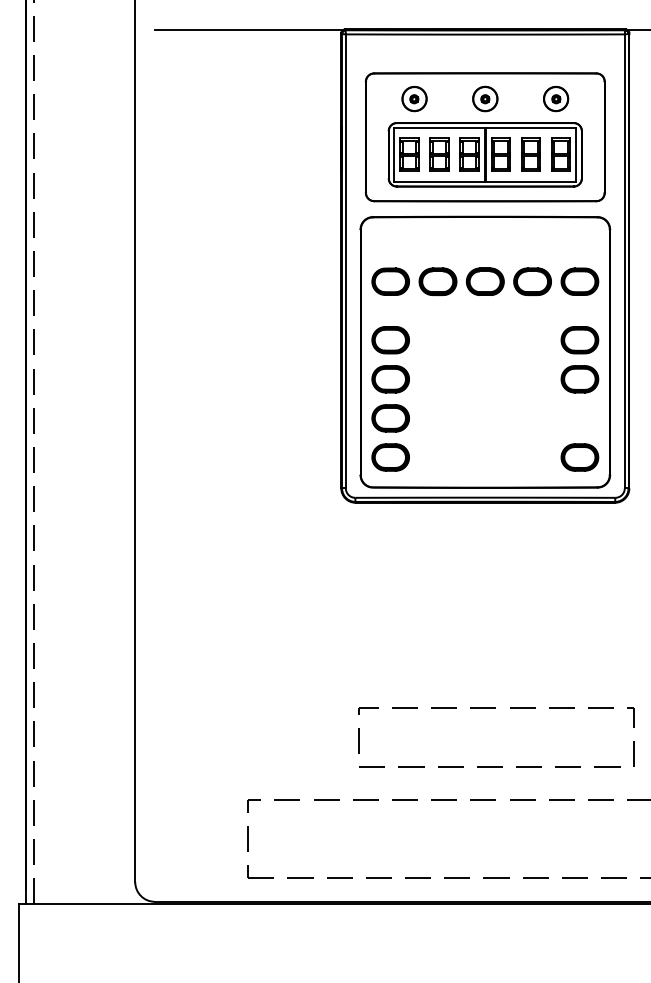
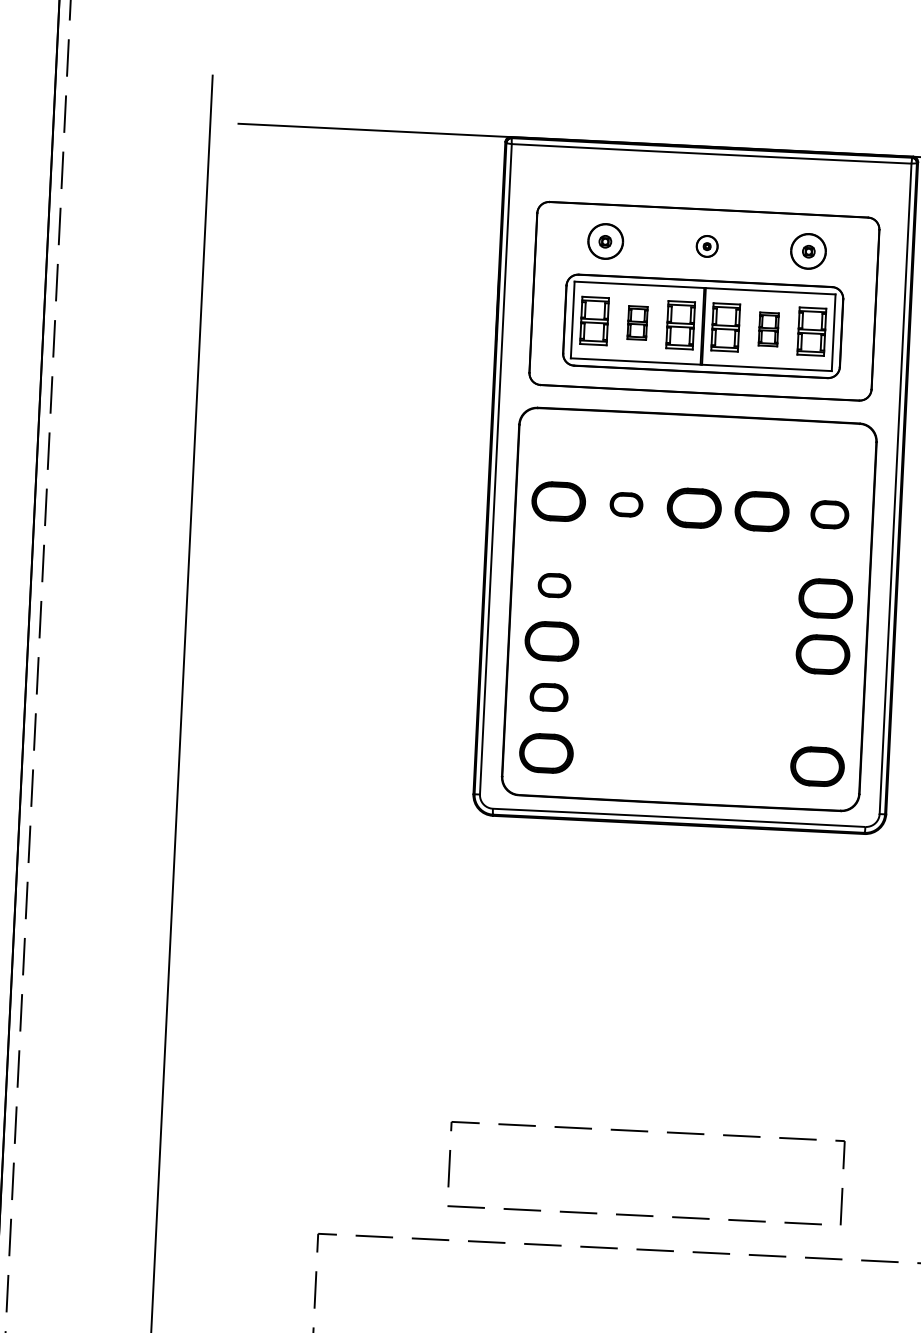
part: (485, 98) -> (707, 245), size x0.6
part: (439, 154) -> (637, 322), size x0.7
part: (530, 154) -> (767, 329), size x0.7
part: (437, 281) -> (625, 504), size x0.6
part: (579, 281) -> (829, 514), size x0.7
part: (390, 340) -> (554, 585), size x0.6
part: (390, 418) -> (548, 697), size x0.7
part: (496, 766) -> (644, 1214), moved

